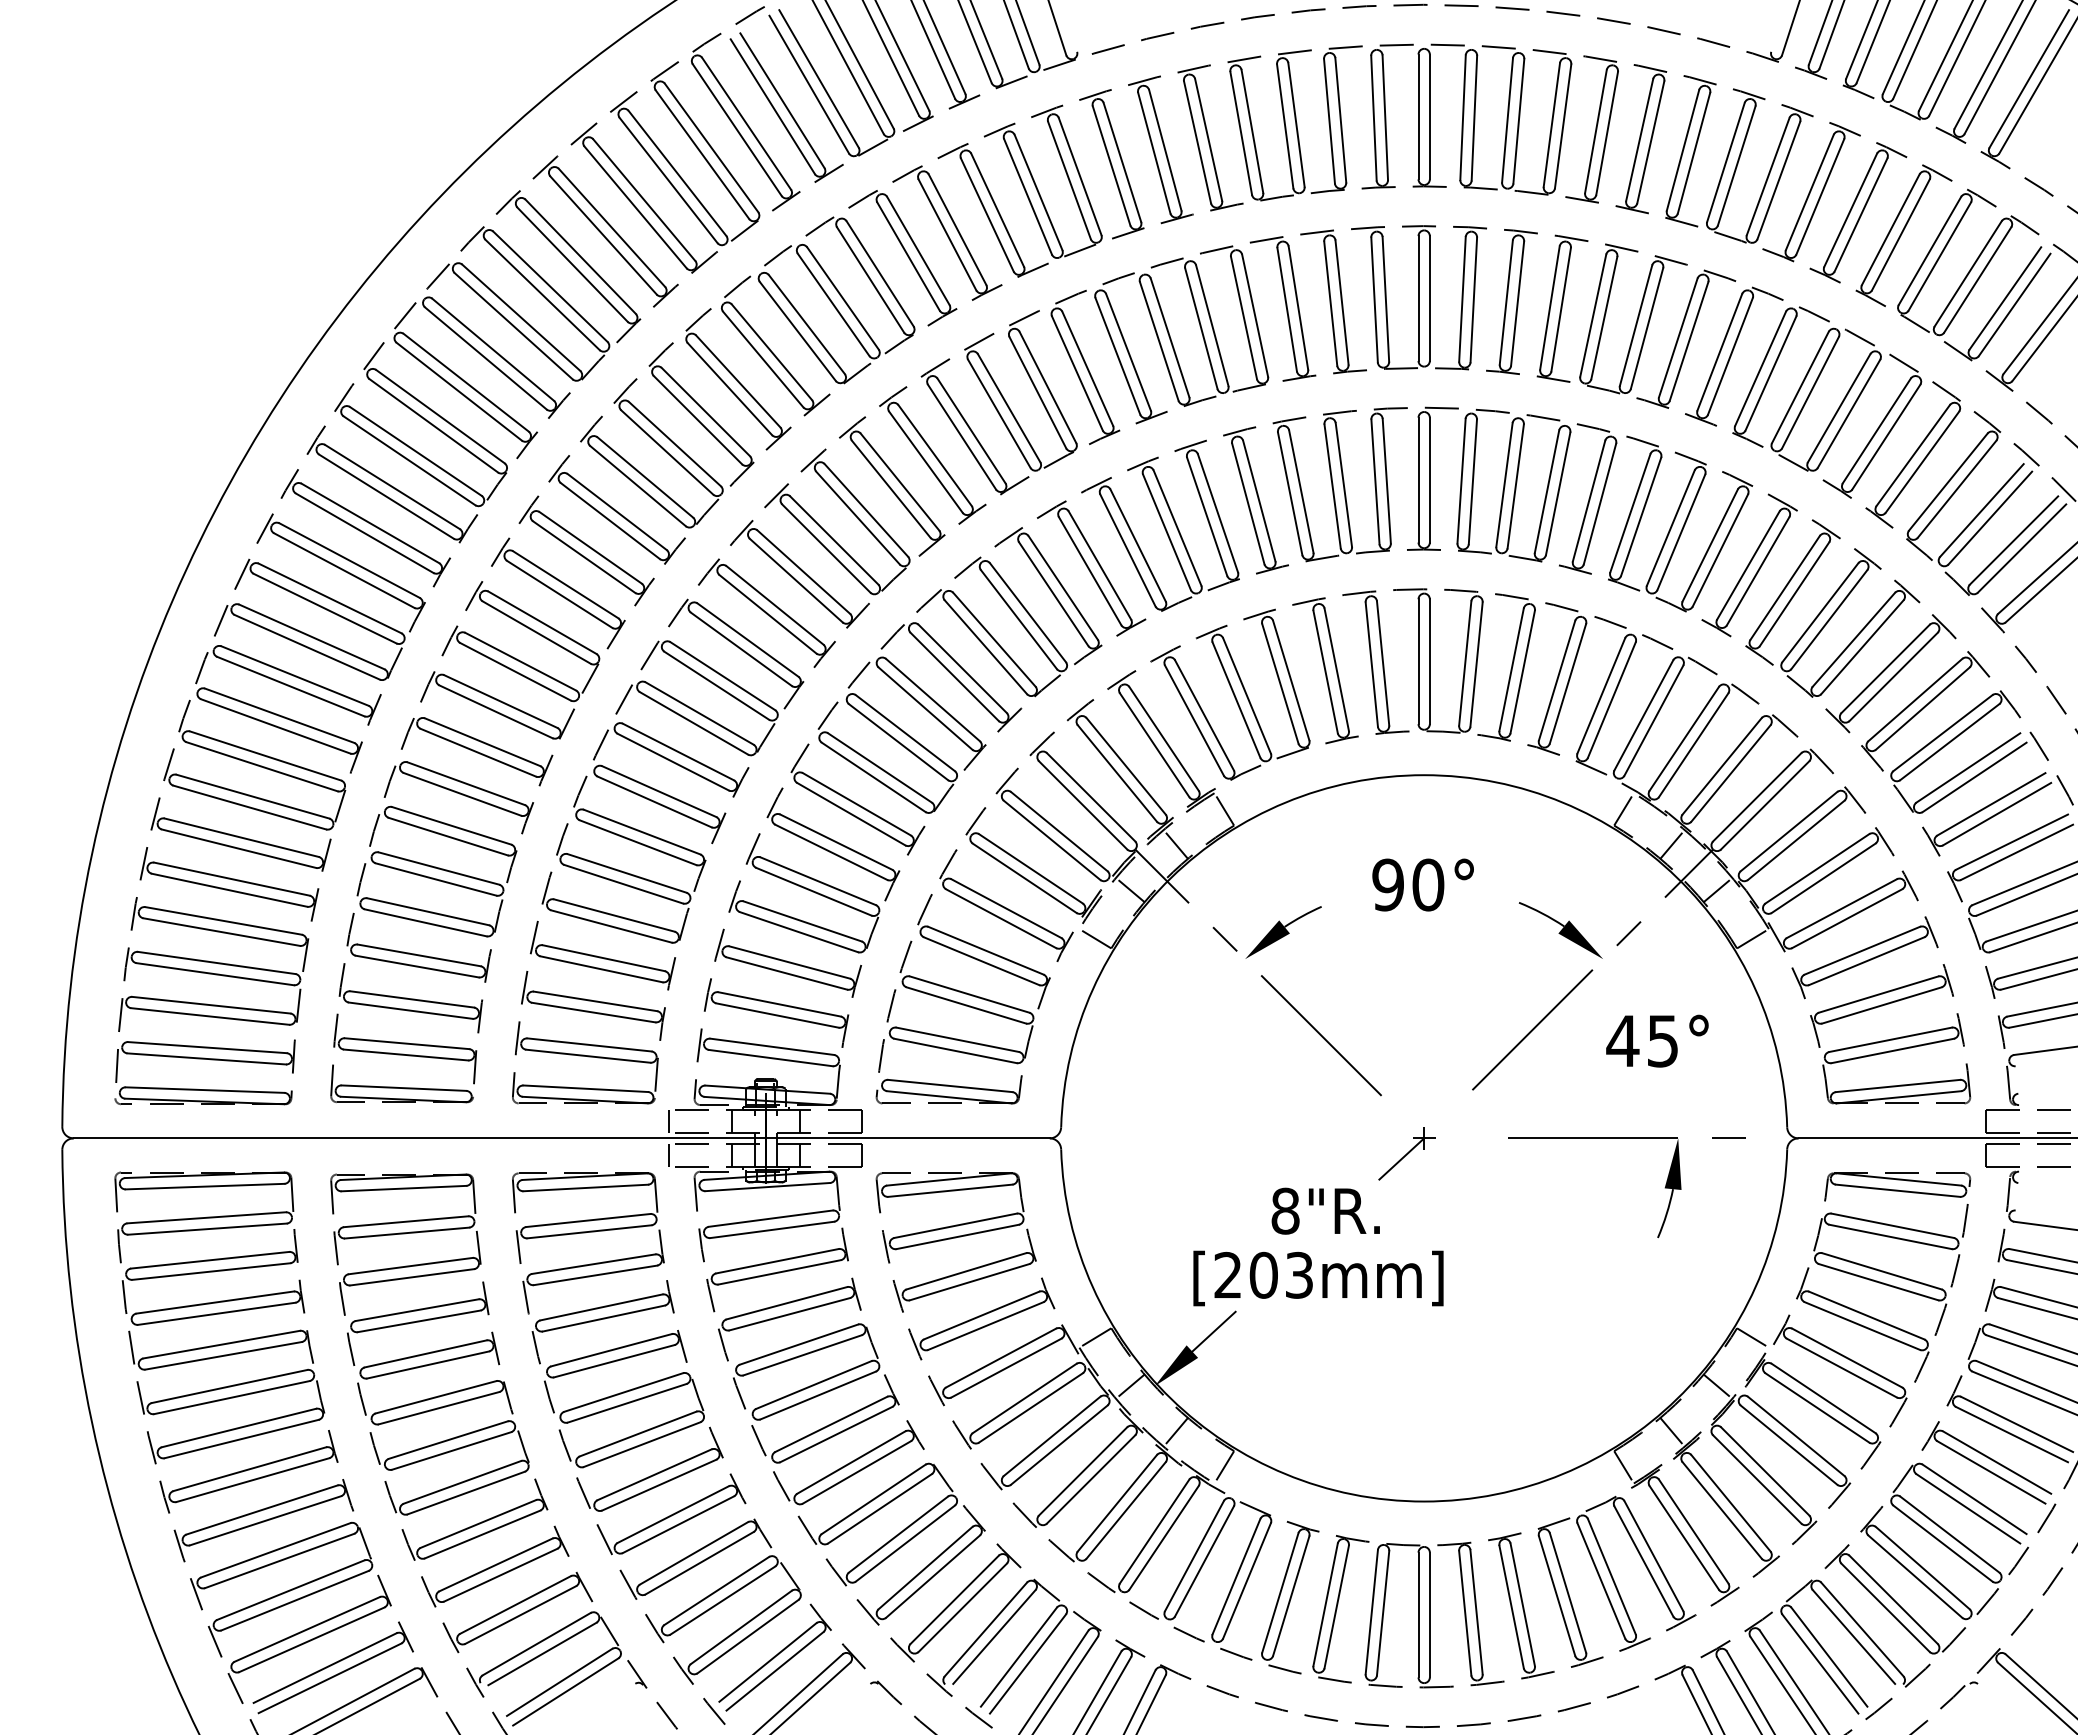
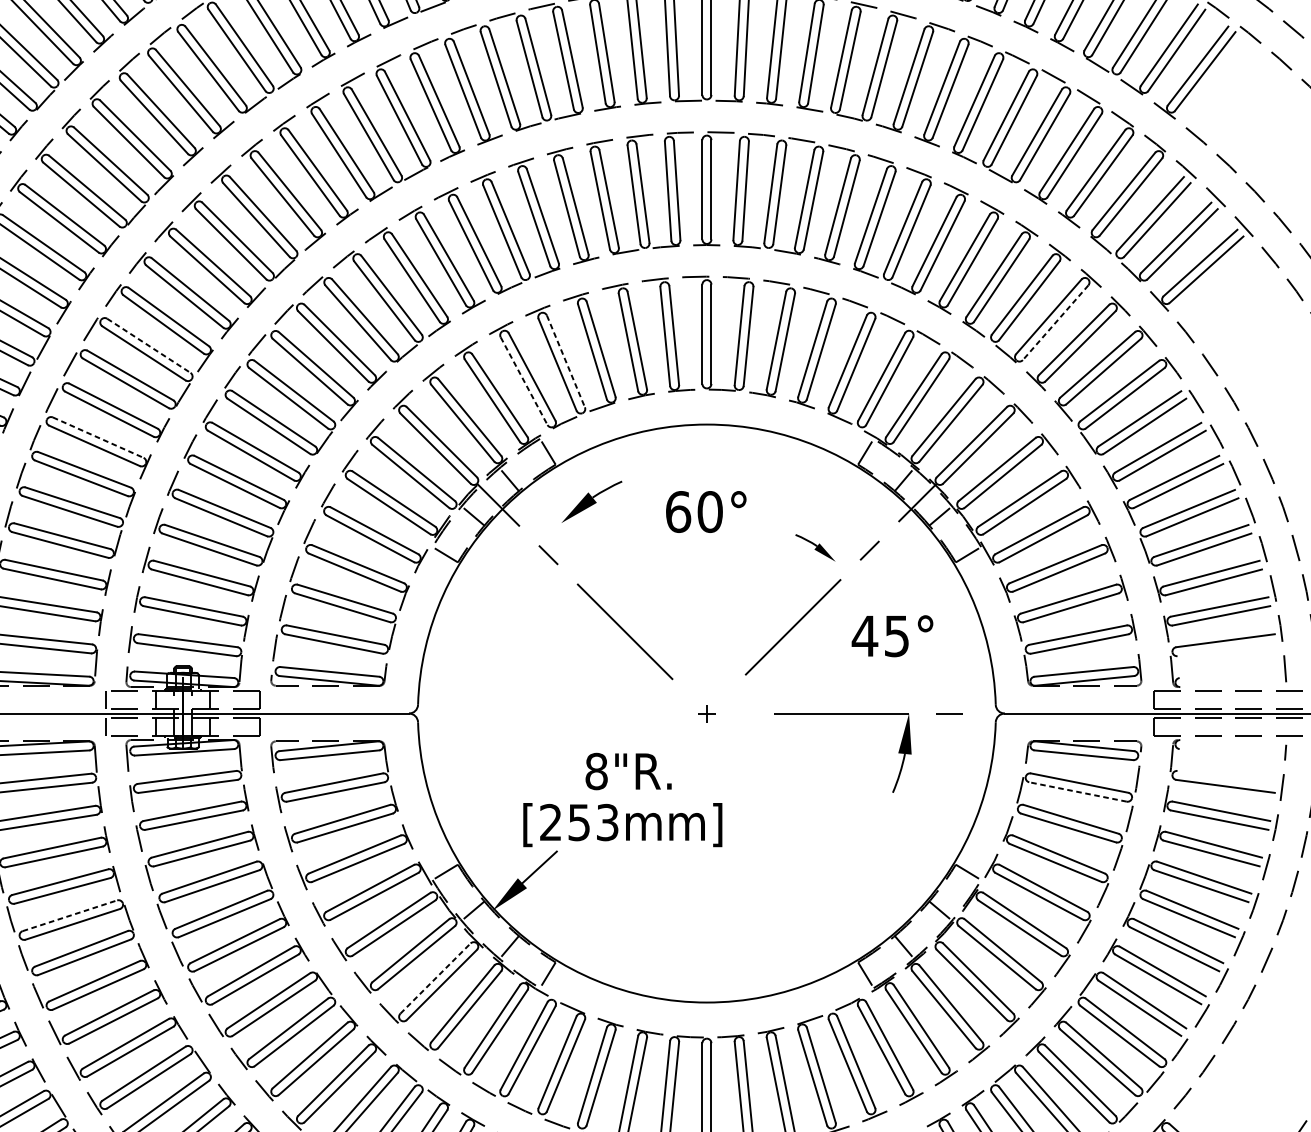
line: (1862, 647) -> (1055, 322), solid -> dashed
line: (723, 676) -> (149, 346), solid -> dashed
line: (1247, 696) -> (566, 361), solid -> dashed
line: (1194, 721) -> (524, 381), solid -> dashed
line: (659, 791) -> (98, 437), solid -> dashed
text: (1388, 884) -> (678, 511), 90° -> 60°
part: (1560, 930) -> (815, 548), size x0.6
part: (1283, 932) -> (591, 502), moved
line: (1401, 1158) -> (688, 729), removed
line: (1890, 1236) -> (1077, 791), solid -> dashed
text: (1263, 1274) -> (579, 821), [203mm] -> [253mm]
line: (624, 1392) -> (70, 915), solid -> dashed
line: (1083, 1471) -> (435, 978), solid -> dashed

